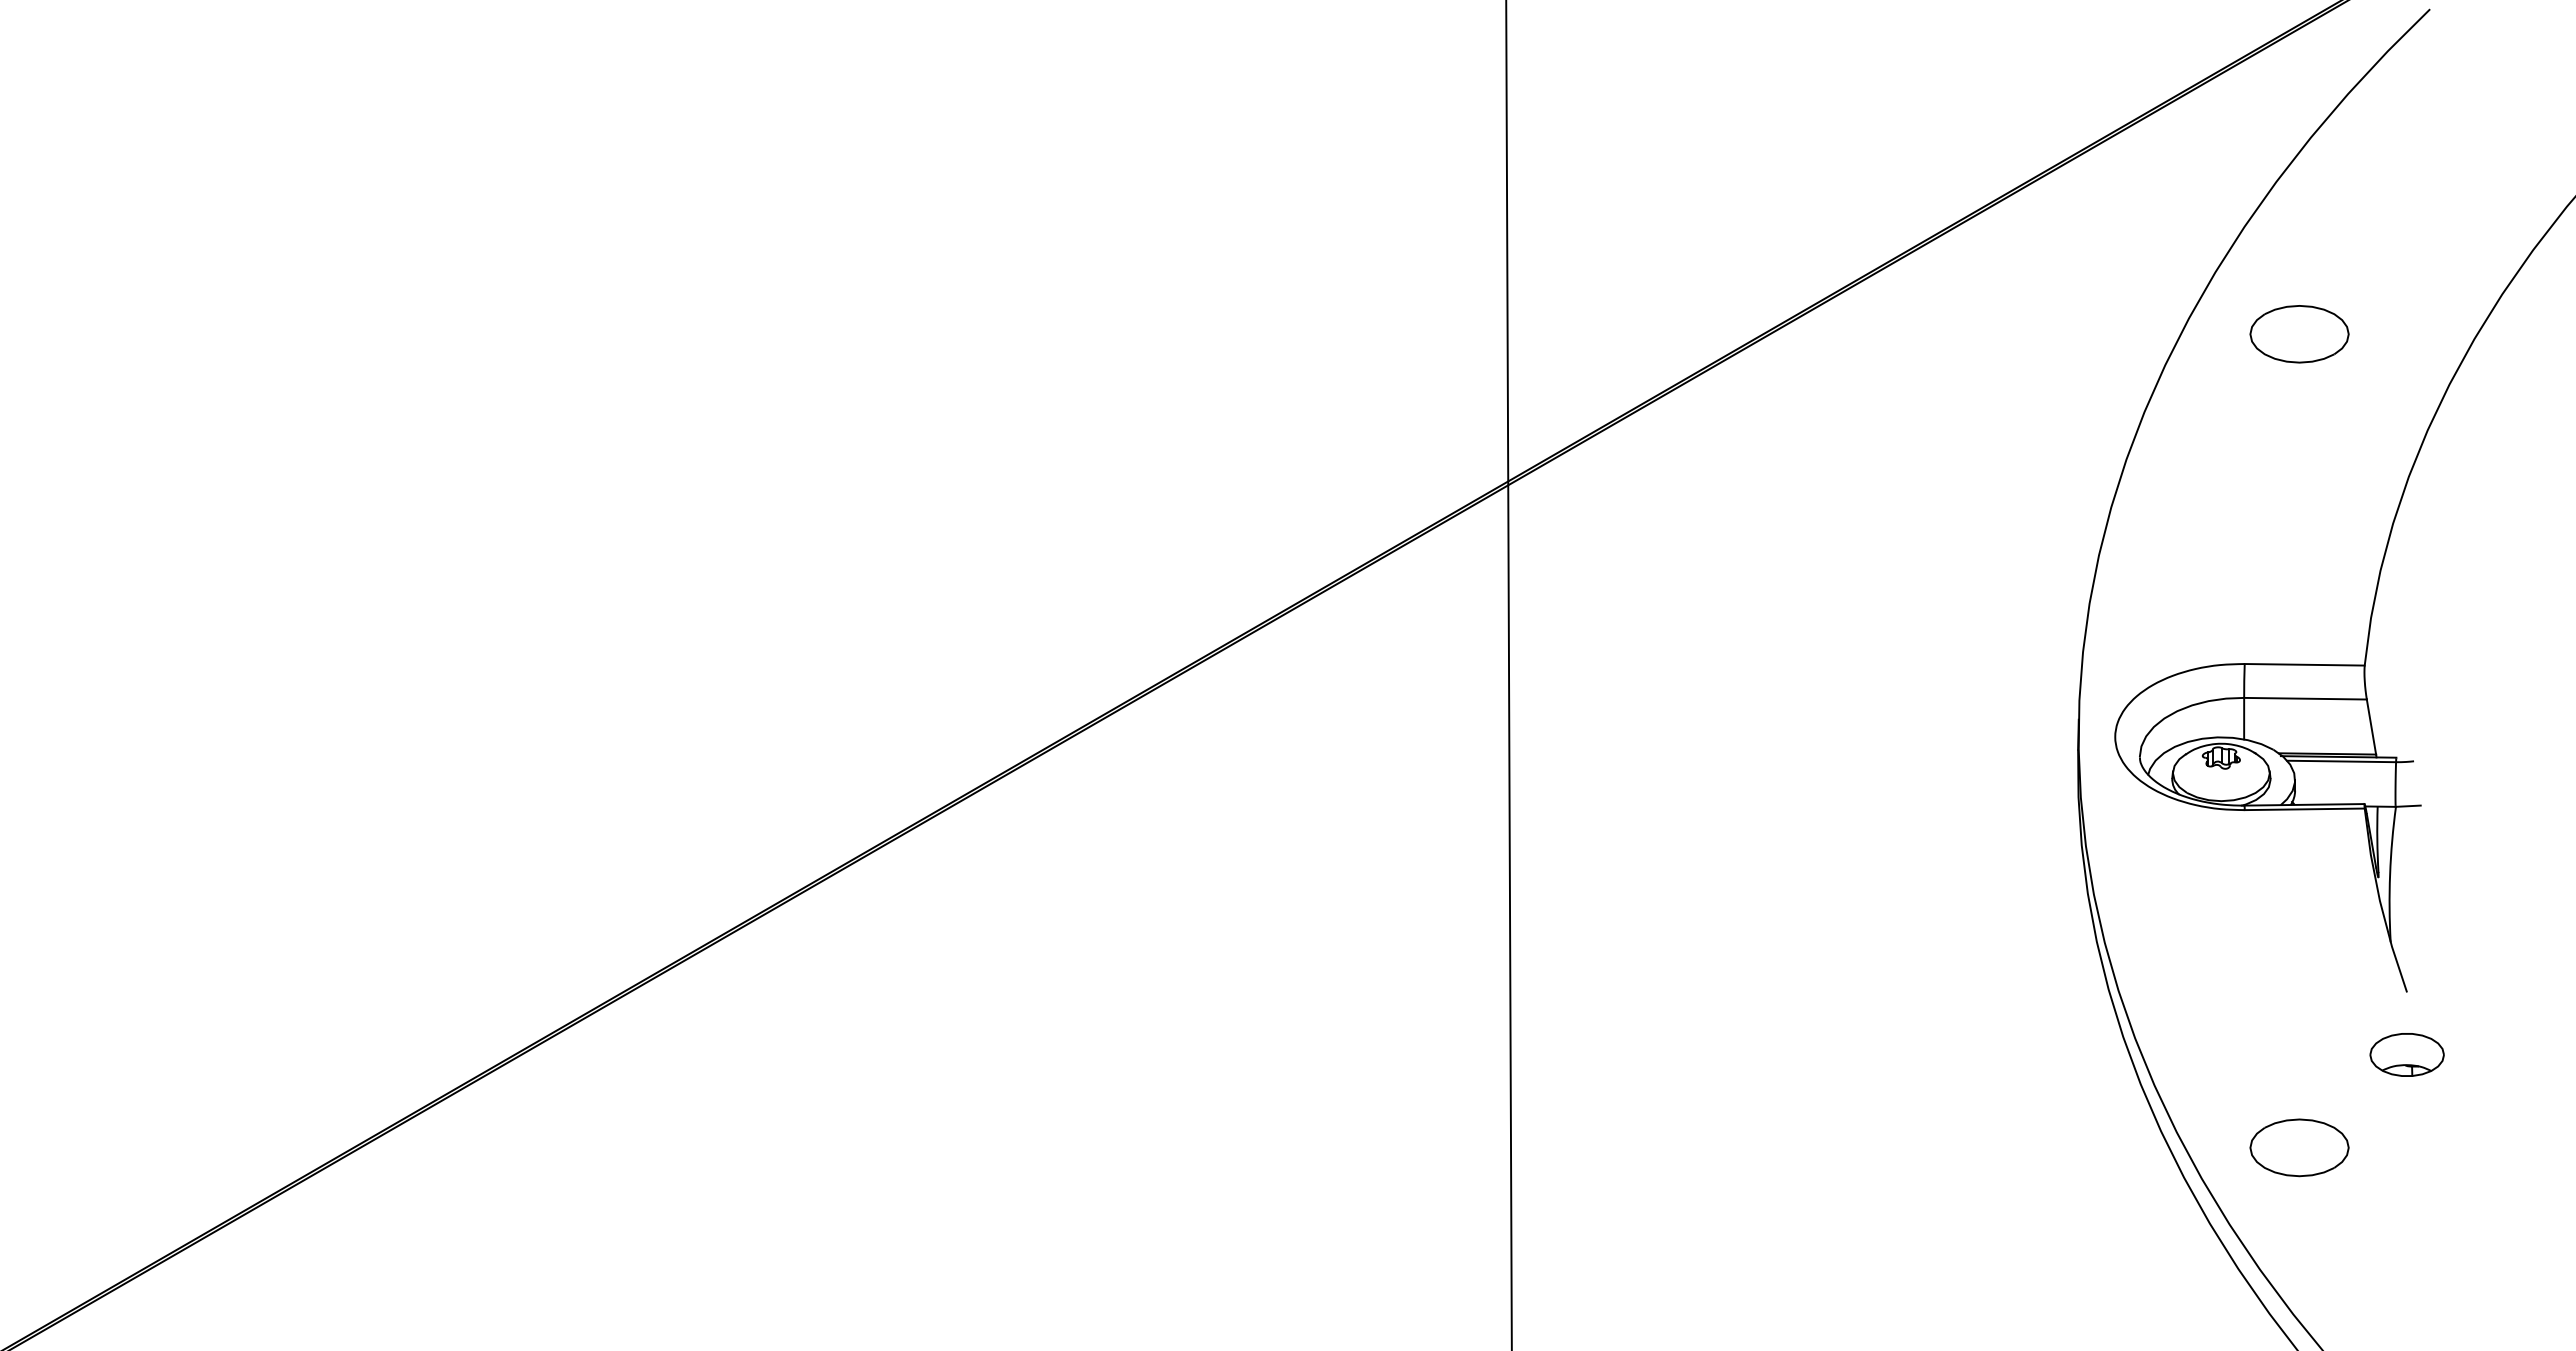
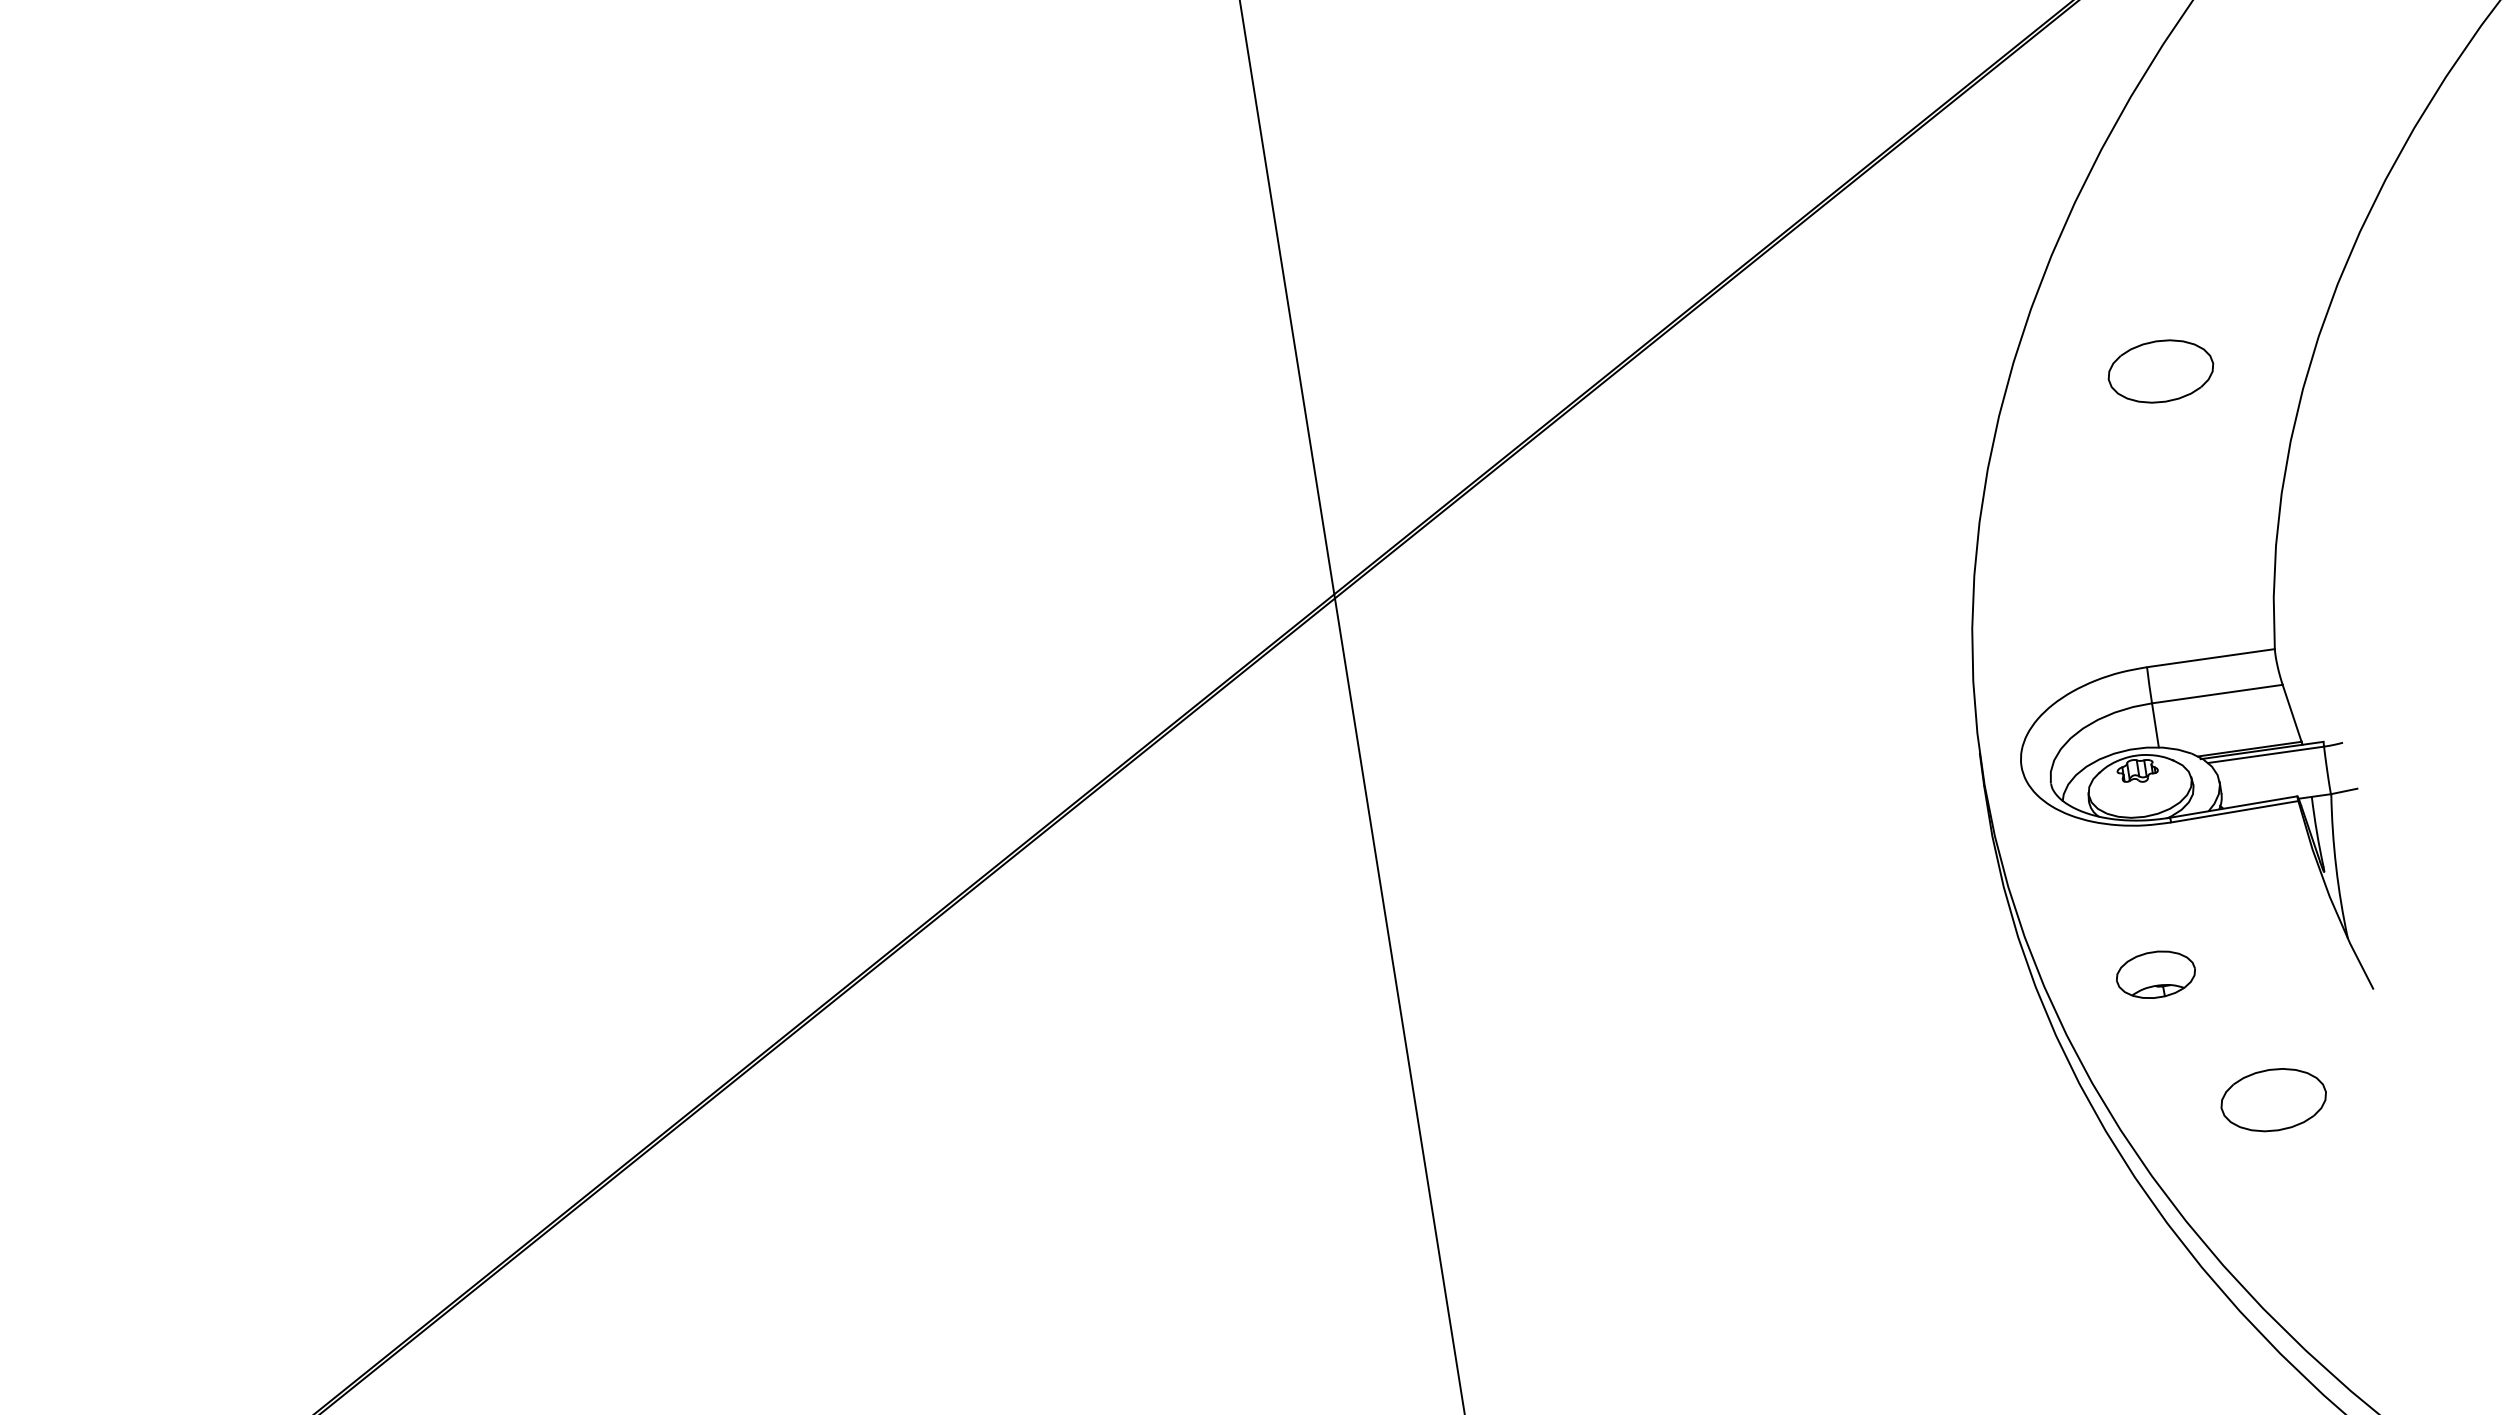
part: (2299, 334) -> (2160, 371), moved
part: (2406, 1054) -> (2155, 974), moved
part: (2299, 1147) -> (2273, 1099), moved

